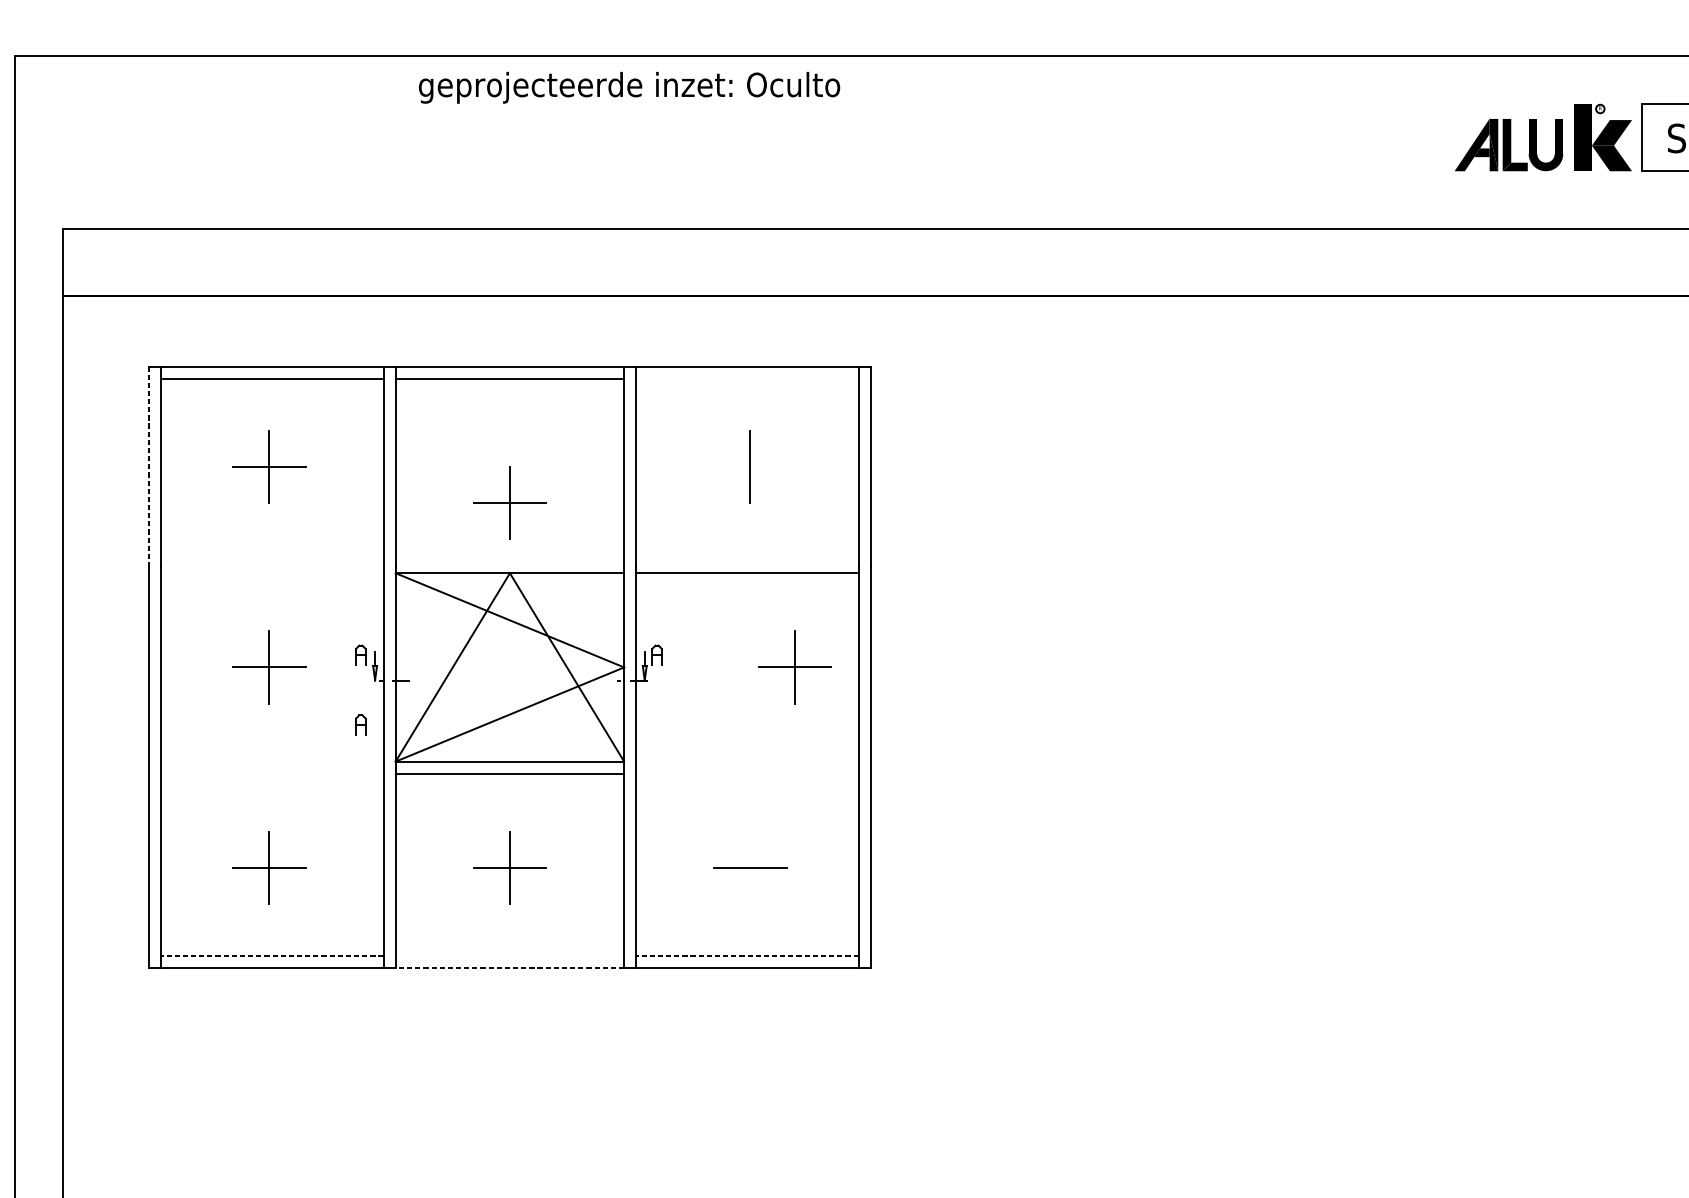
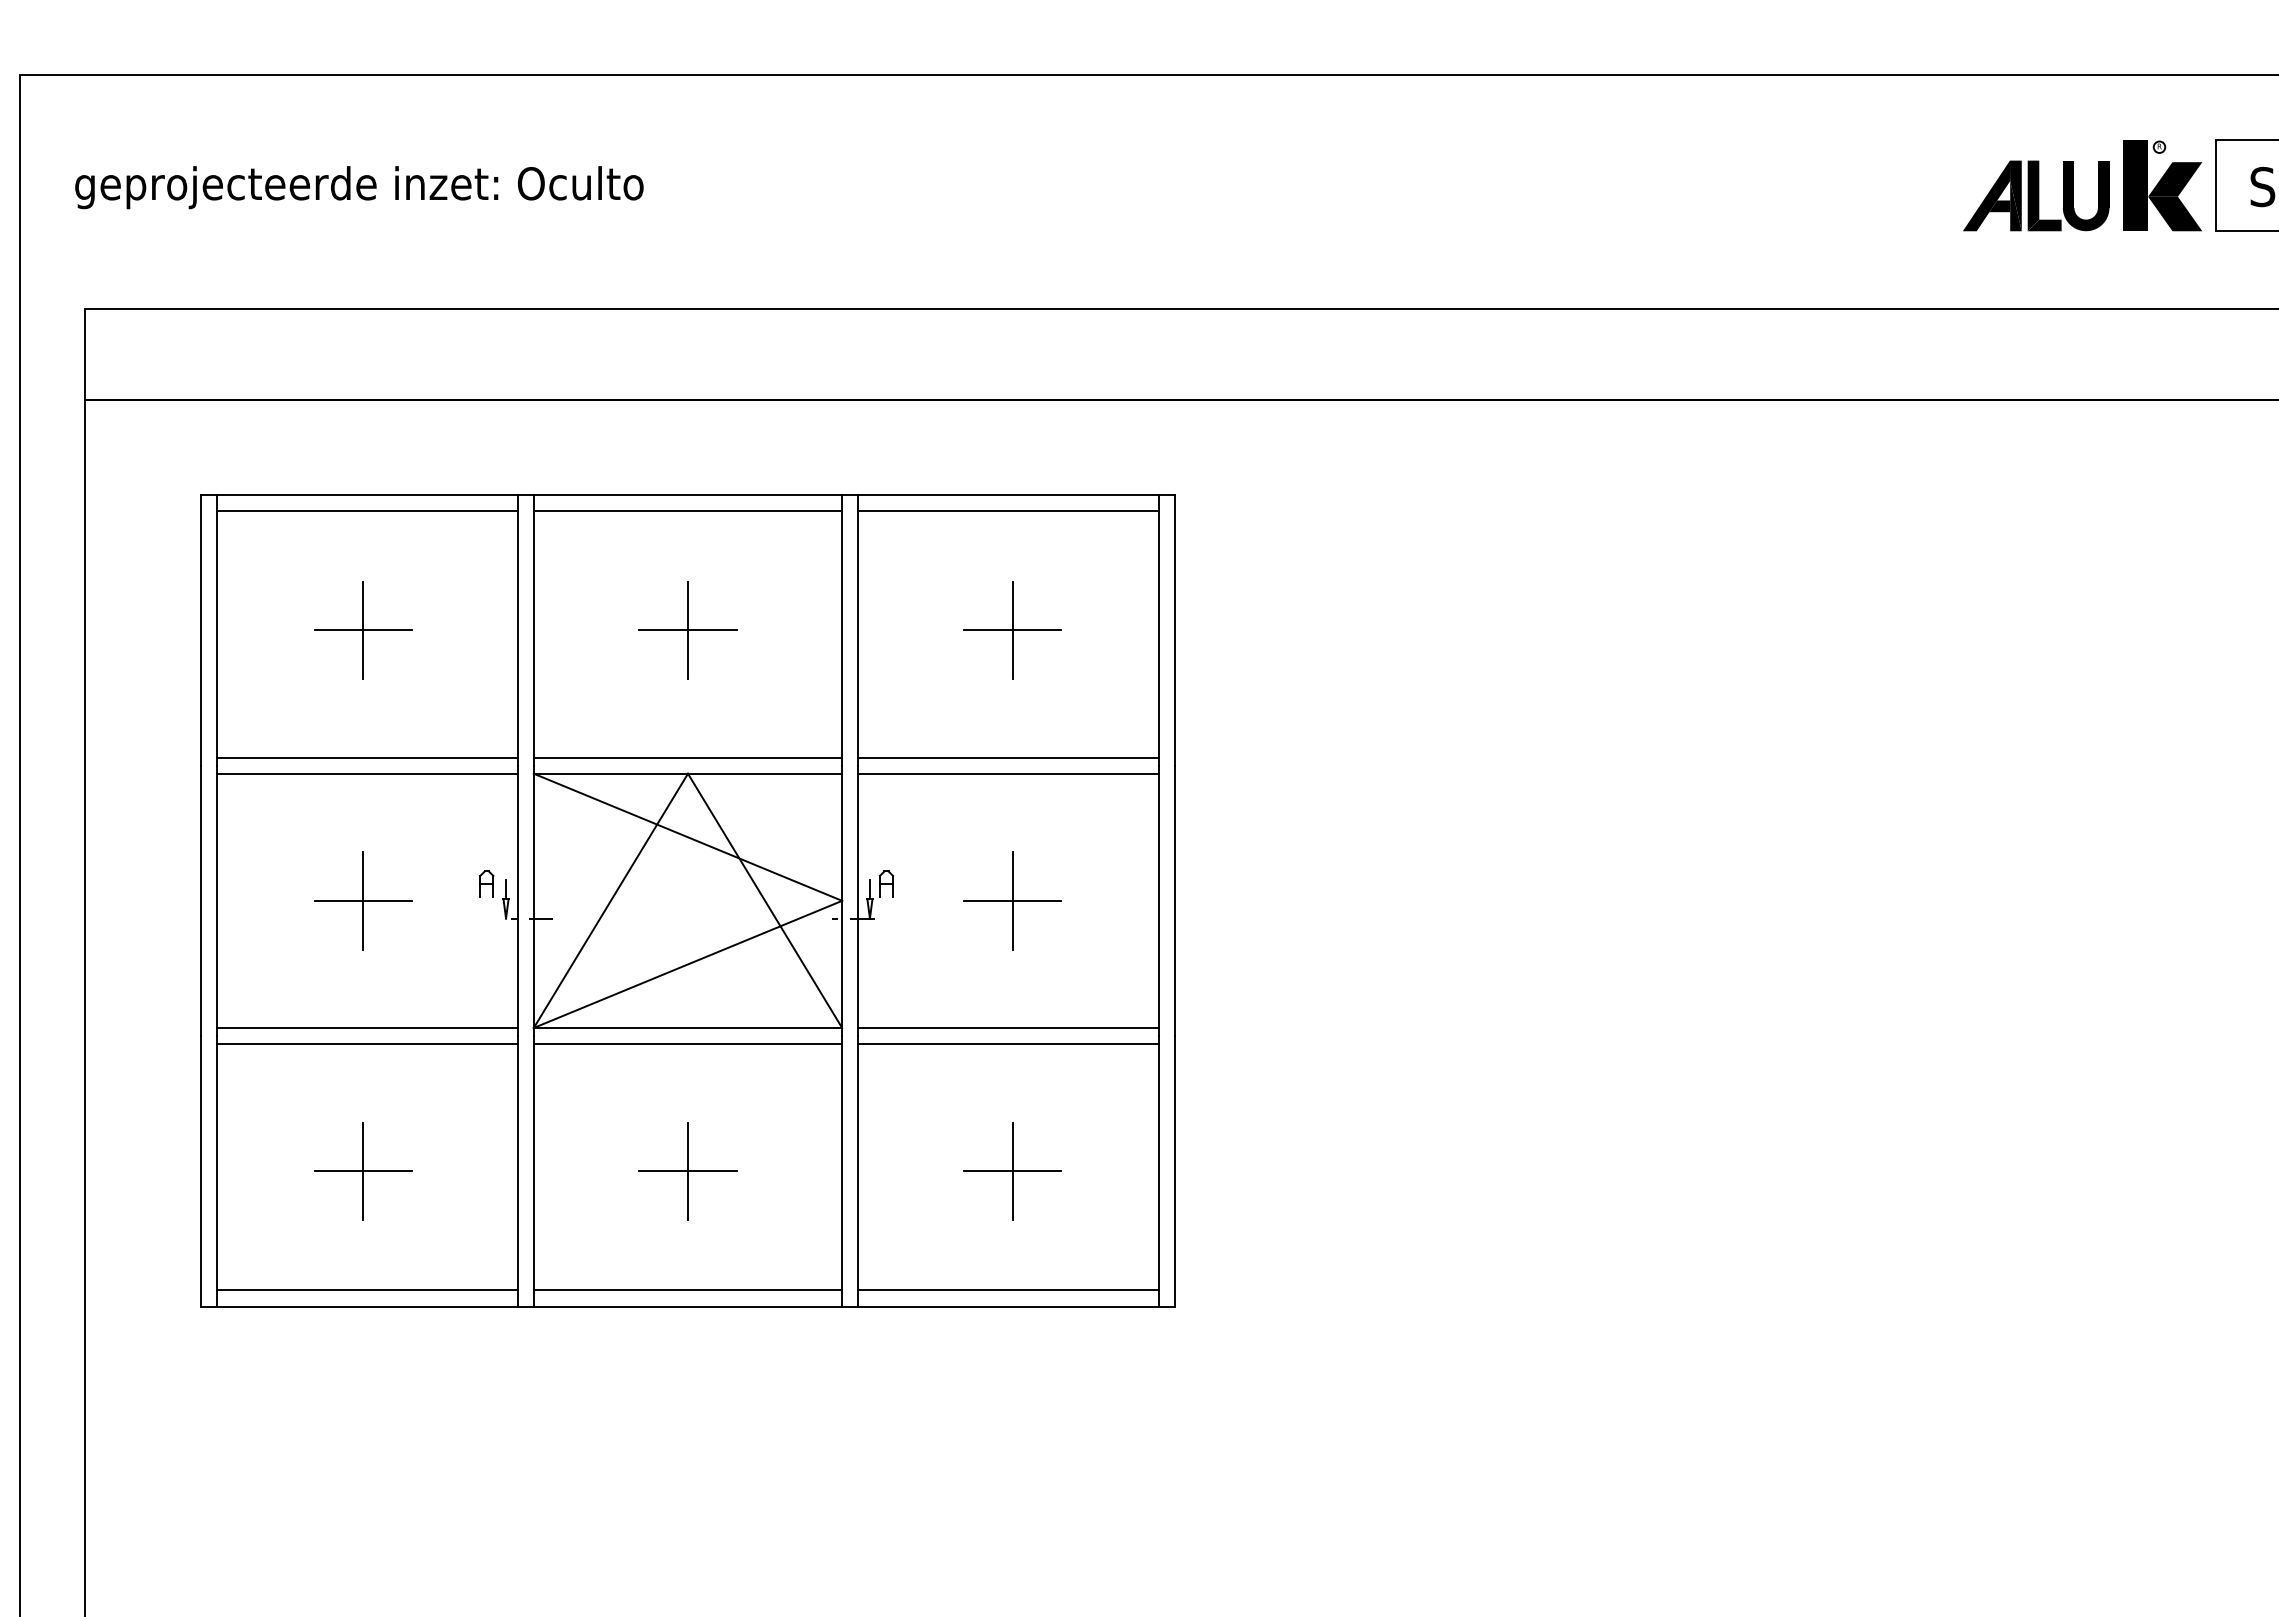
text: (629, 87) -> (359, 187), moved
line: (747, 378) -> (1008, 511), added
line: (149, 466) -> (201, 629), dashed -> solid
line: (750, 467) -> (1012, 630), added
part: (509, 503) -> (687, 630), moved
line: (272, 561) -> (367, 757), added
line: (509, 561) -> (687, 757), added
line: (747, 561) -> (1008, 757), added
line: (272, 573) -> (367, 773), added
part: (794, 667) -> (1012, 900), moved
part: (360, 724) -> (486, 977), removed
line: (272, 761) -> (367, 1027), added
line: (747, 761) -> (1008, 1027), added
line: (272, 773) -> (367, 1044), added
line: (747, 773) -> (1008, 1044), added
line: (750, 867) -> (1012, 1171), added
line: (271, 956) -> (366, 1290), dashed -> solid
line: (509, 956) -> (687, 1290), added
line: (747, 956) -> (1008, 1290), dashed -> solid
line: (509, 968) -> (687, 1306), dashed -> solid

